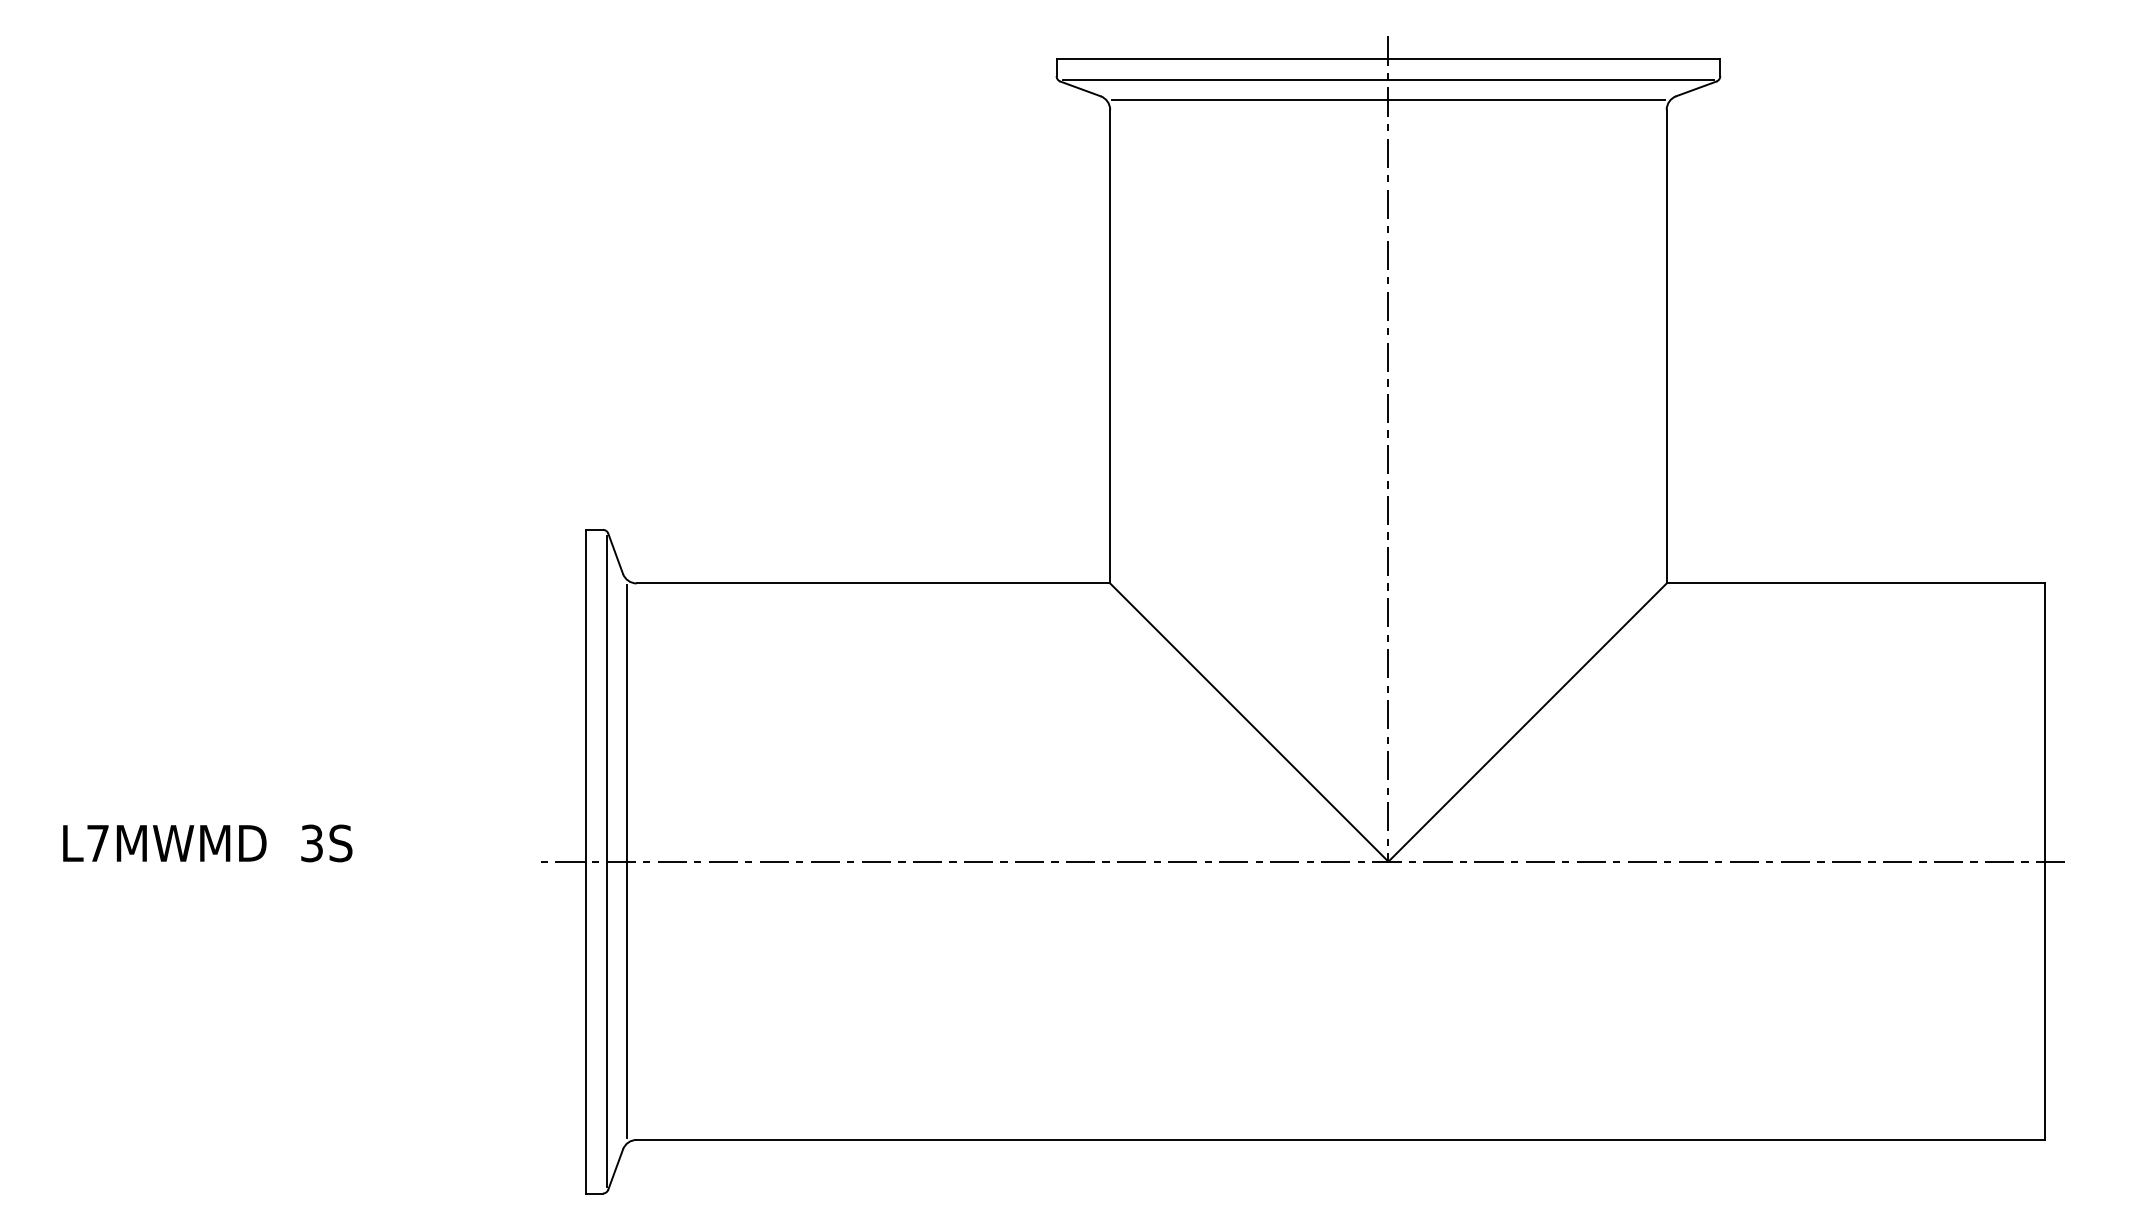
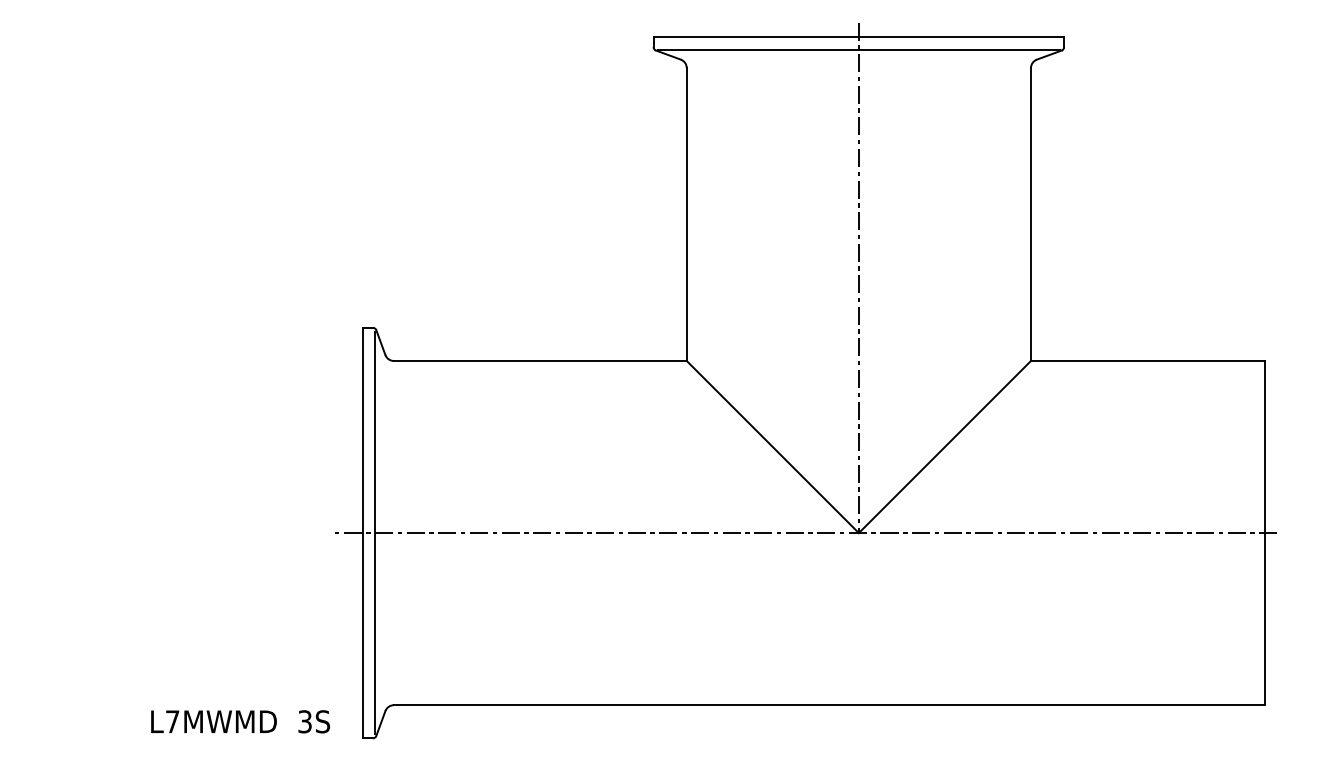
line: (1387, 99) -> (858, 61), removed
text: (207, 842) -> (240, 721), moved
line: (626, 862) -> (387, 533), removed

